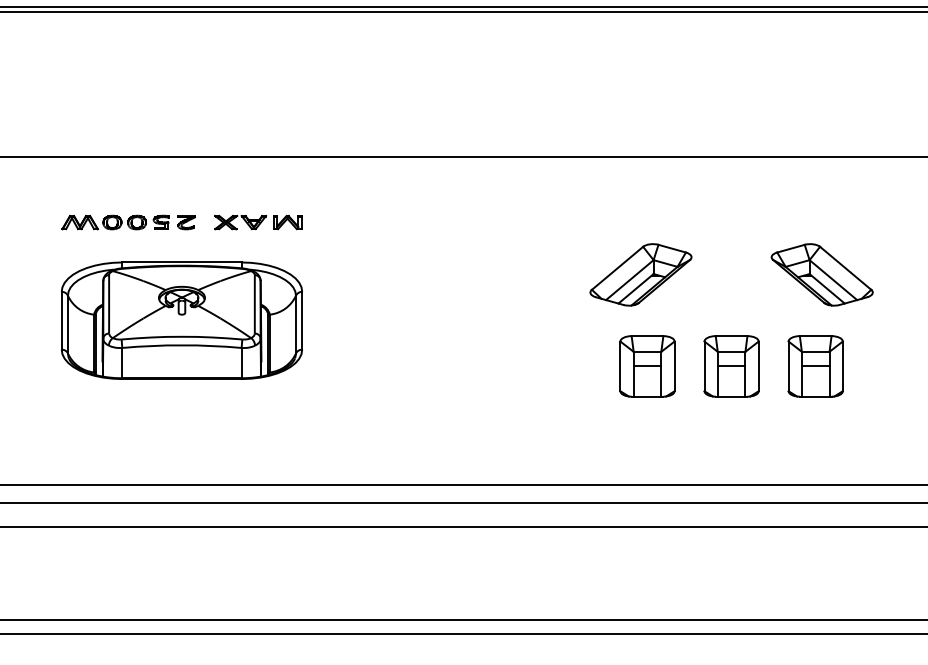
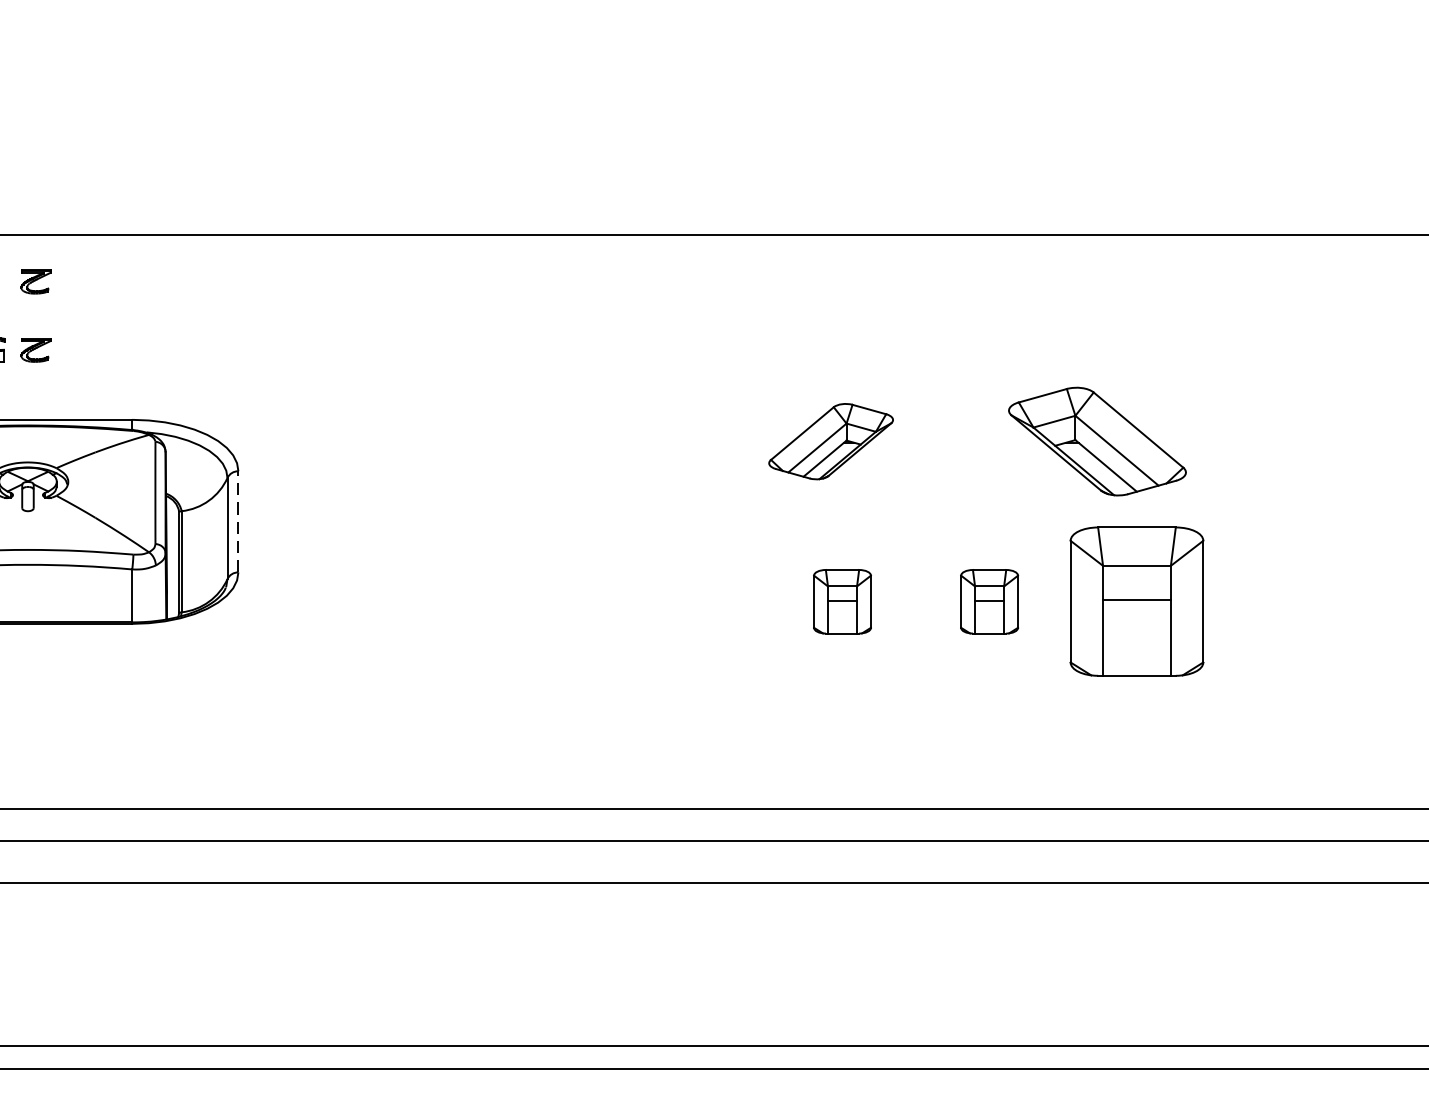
part: (186, 183) -> (35, 281), added
part: (258, 222) -> (161, 349), removed
part: (640, 274) -> (830, 440), size x0.7
part: (821, 274) -> (1096, 440), moved
line: (302, 320) -> (238, 521), solid -> dashed
part: (647, 366) -> (842, 601), size x0.6
part: (731, 366) -> (989, 601), size x0.6
part: (815, 366) -> (1136, 601), size x1.4

